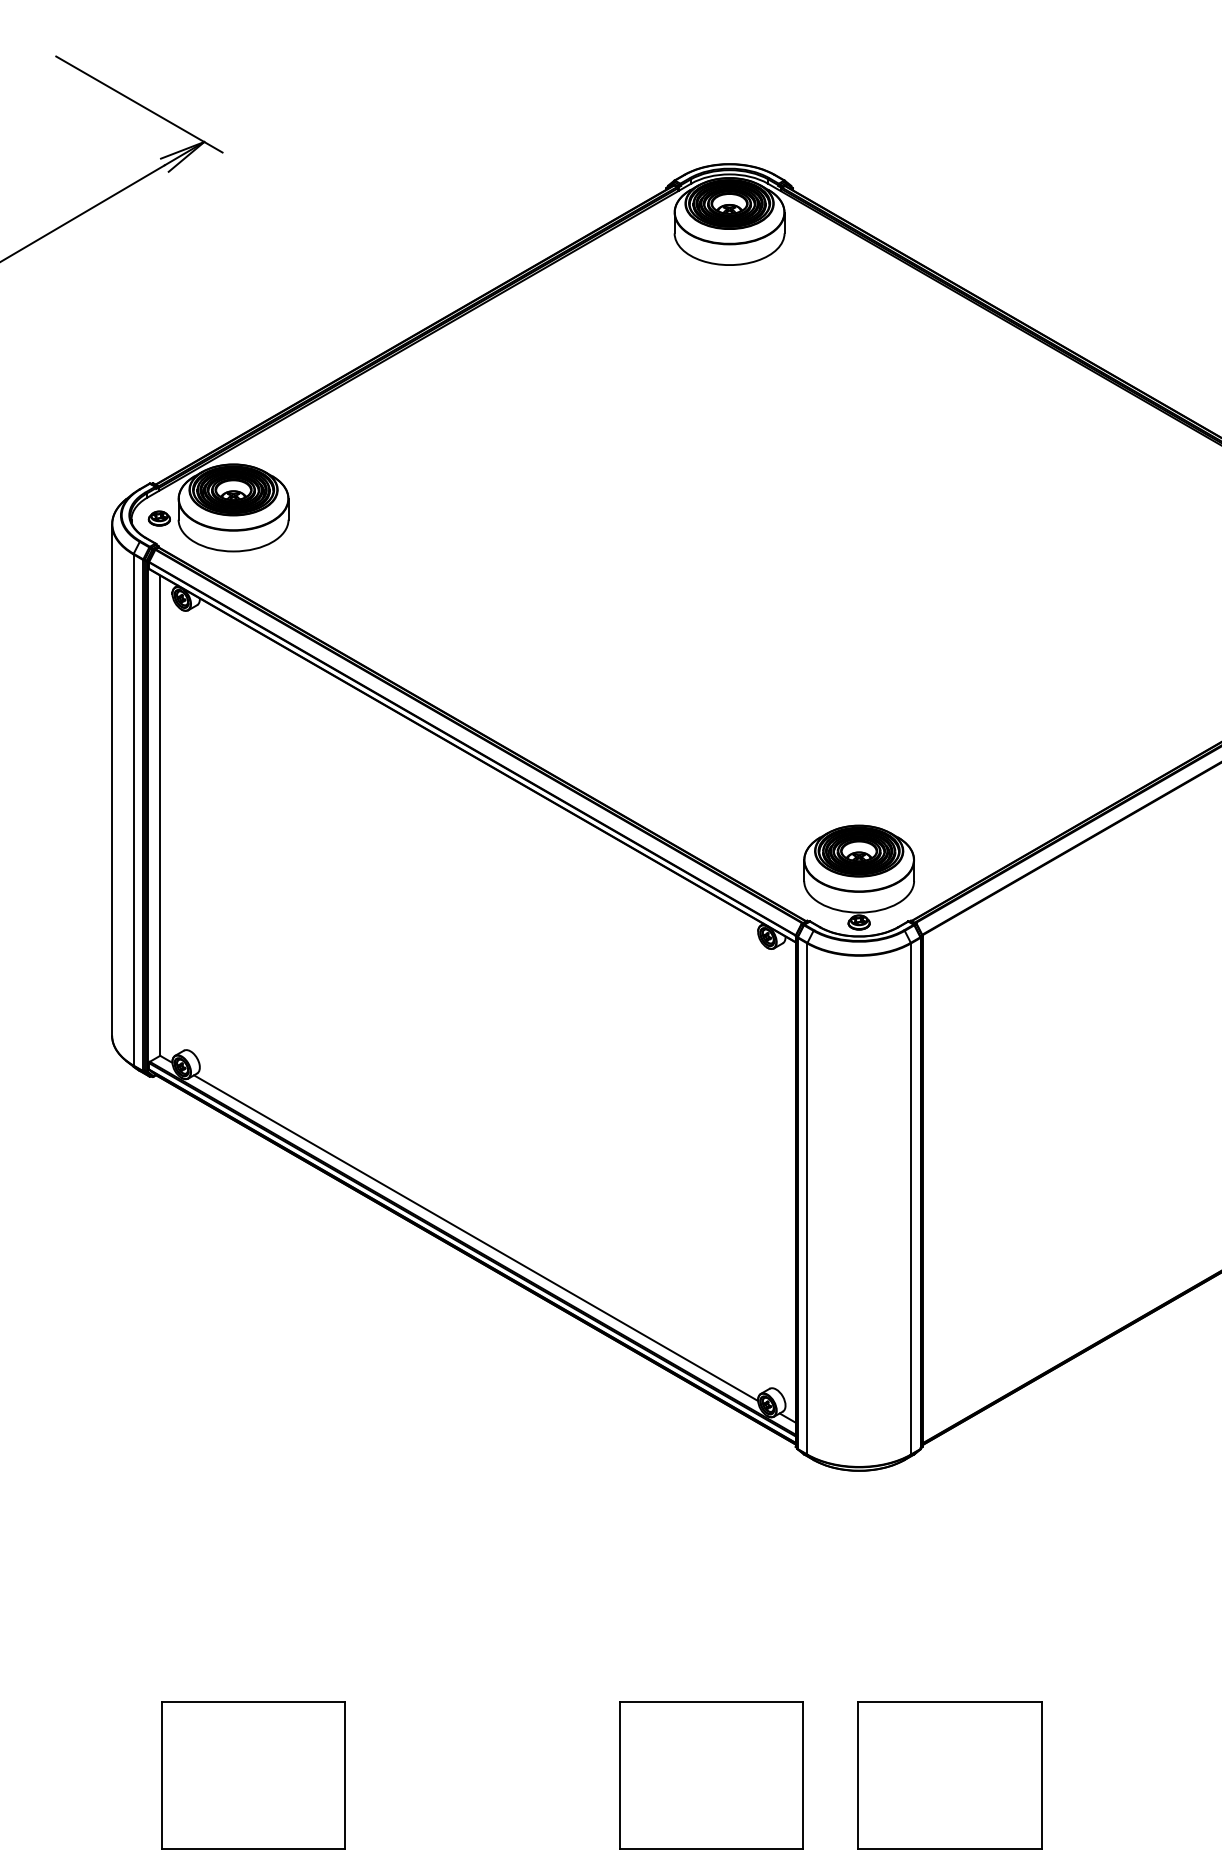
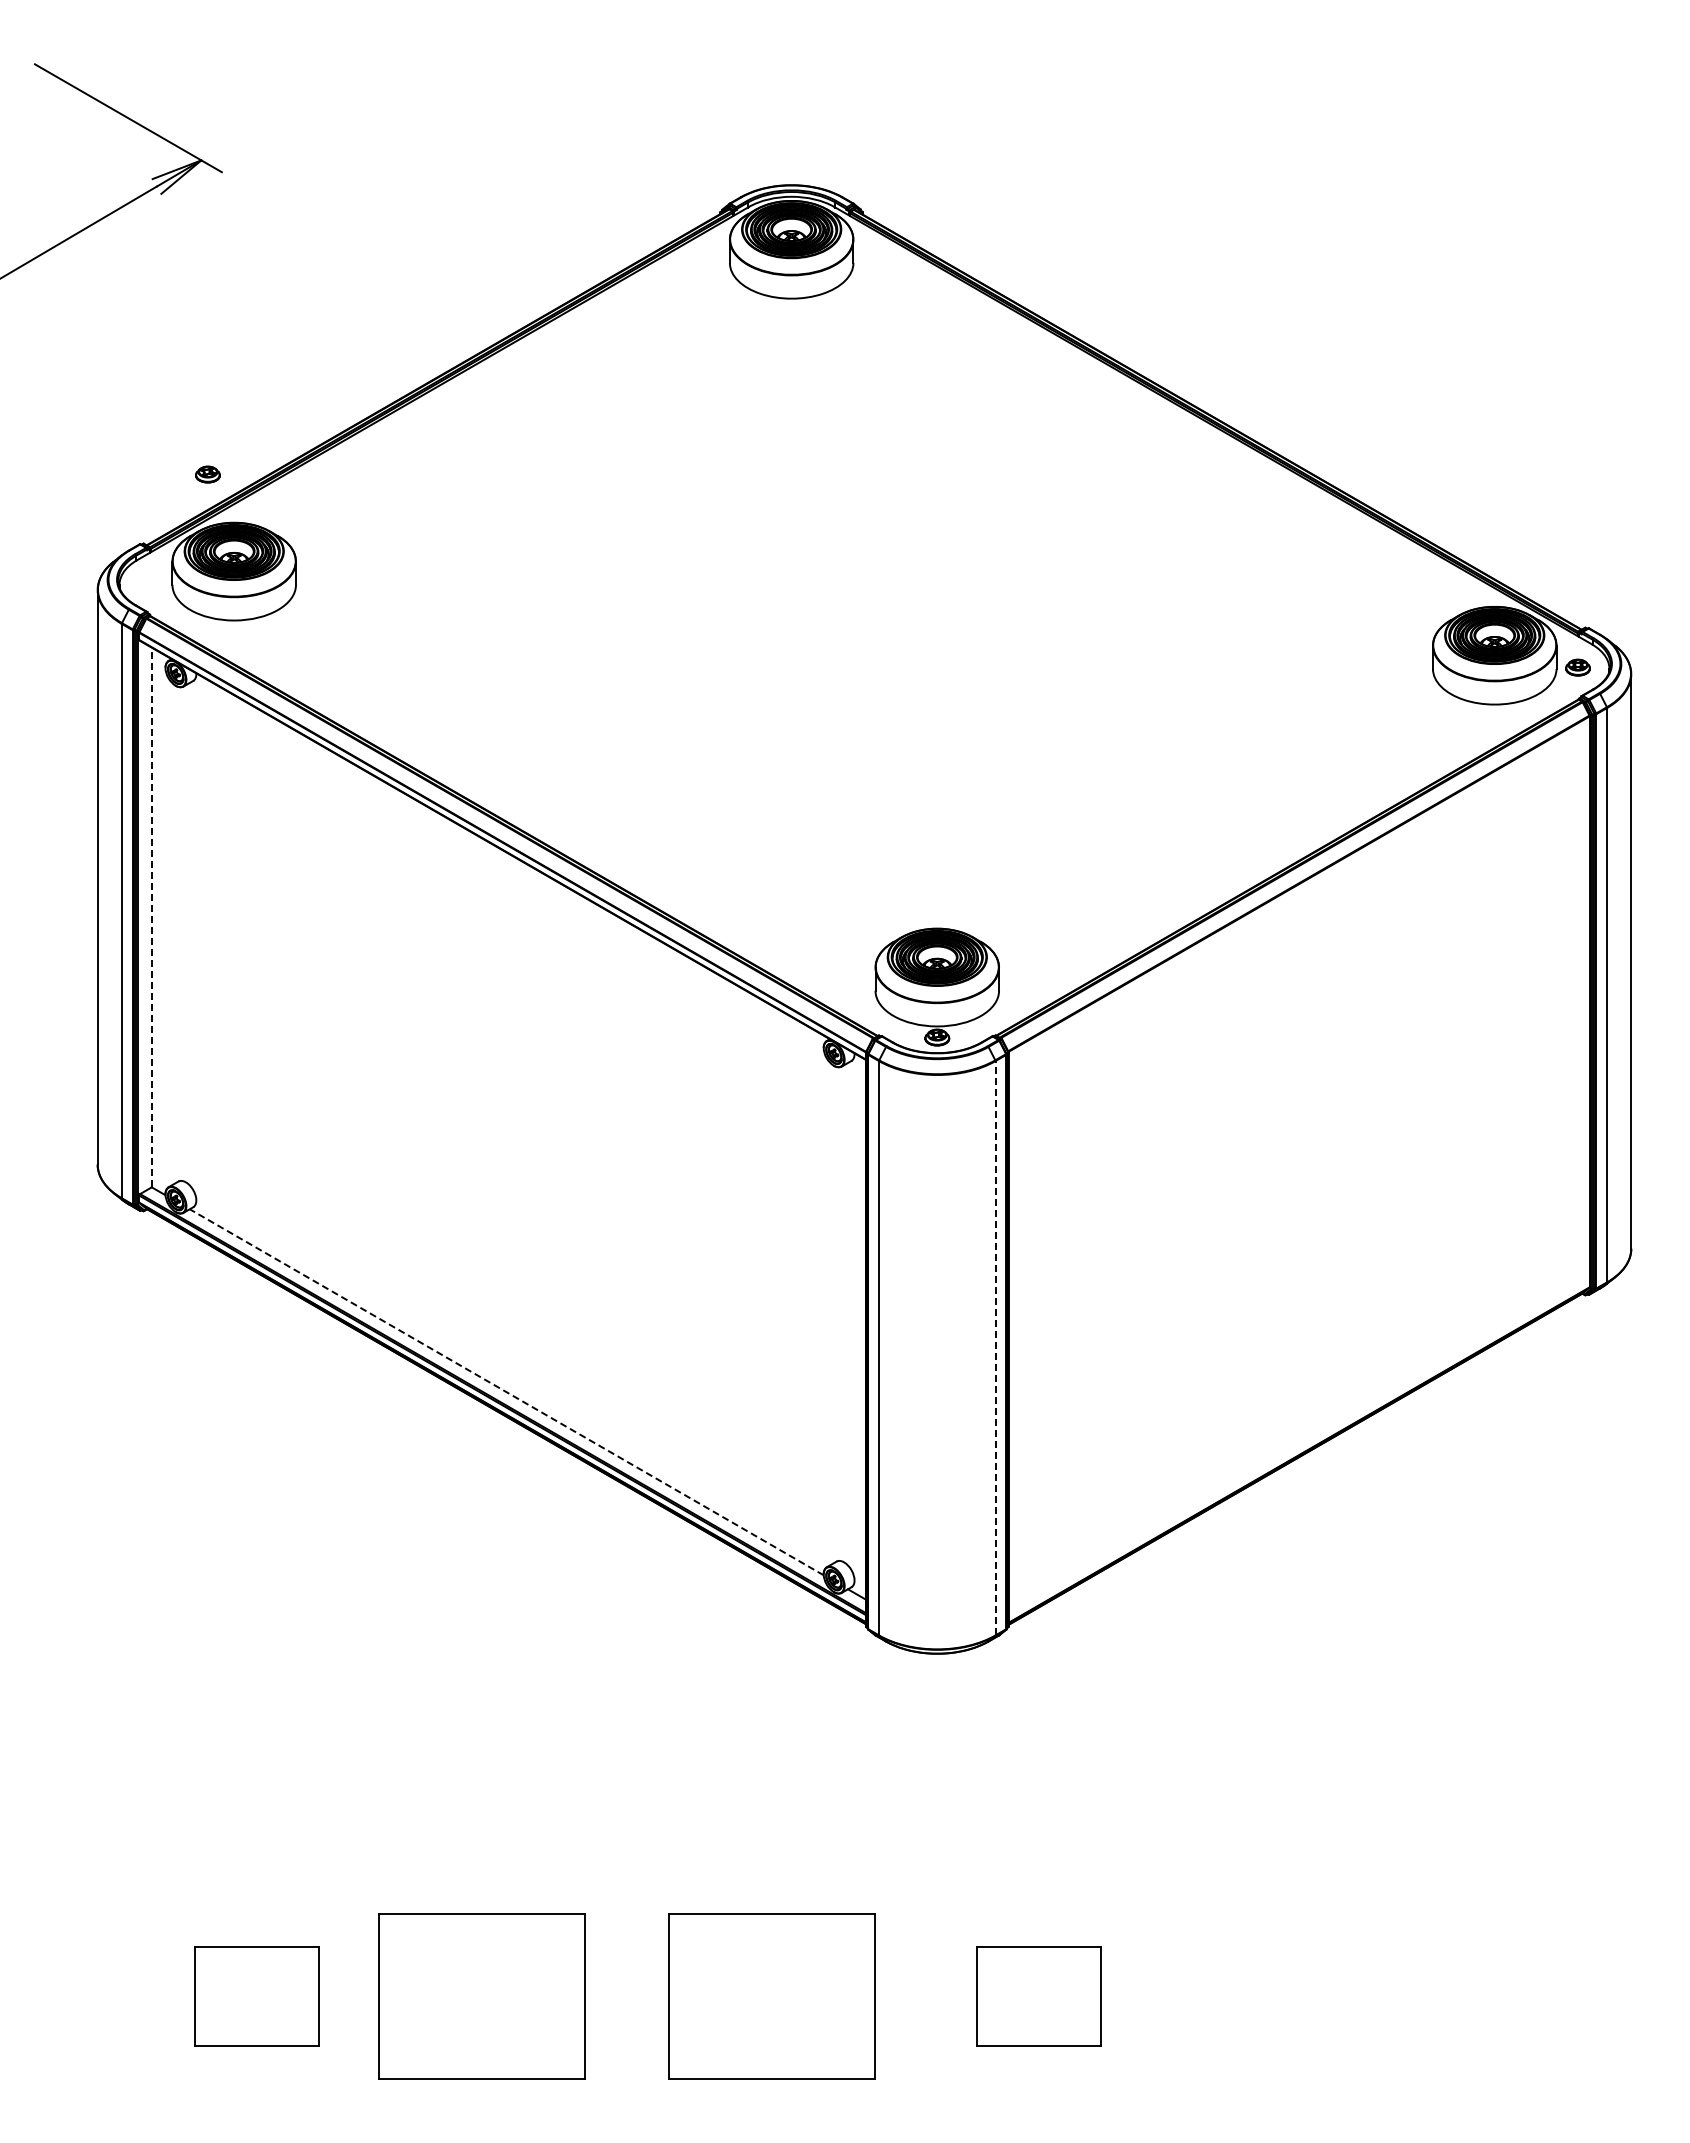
part: (159, 518) -> (207, 474), moved
line: (159, 815) -> (151, 917), solid -> dashed
line: (910, 1198) -> (995, 1347), solid -> dashed
line: (475, 1238) -> (506, 1392), solid -> dashed
part: (253, 1775) -> (256, 1996), size x0.6
part: (453, 1775) -> (481, 1996), added
part: (949, 1775) -> (1038, 1996), size x0.6

